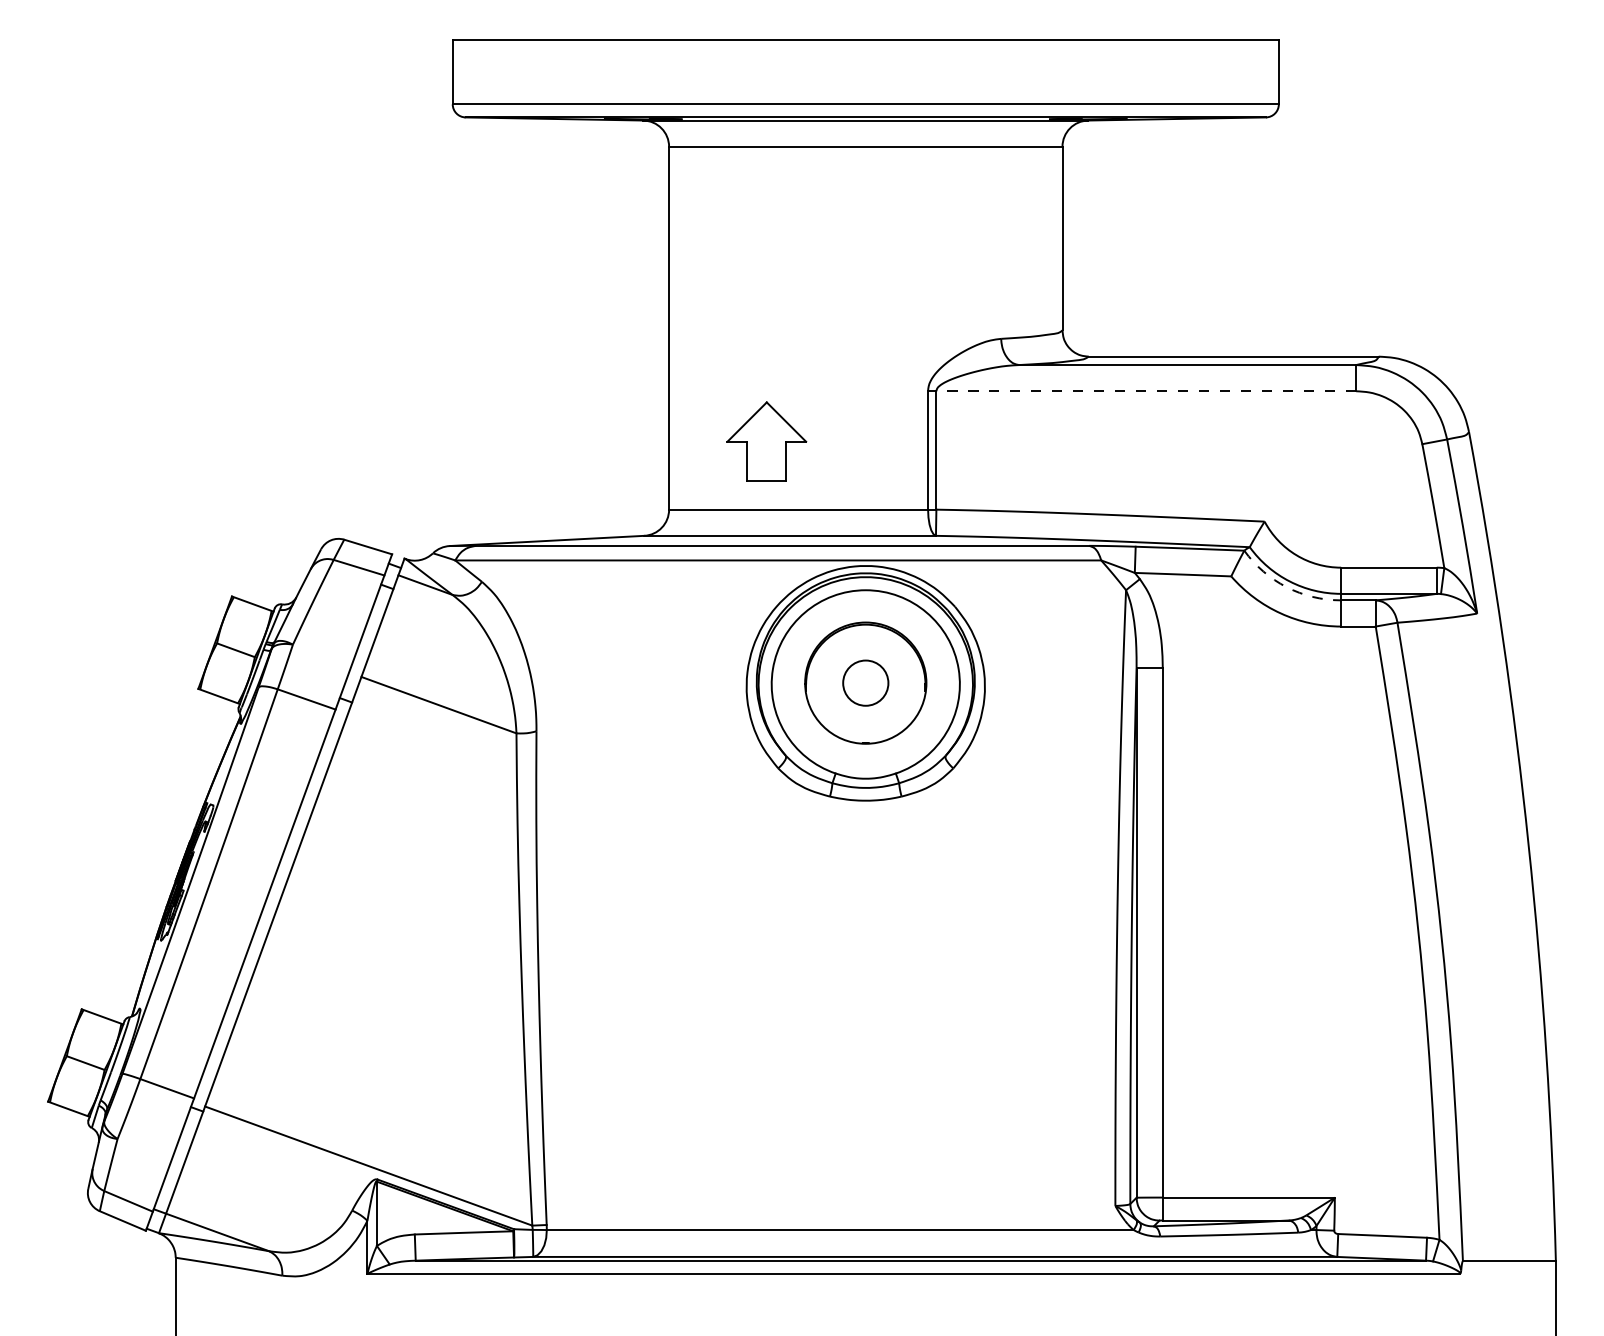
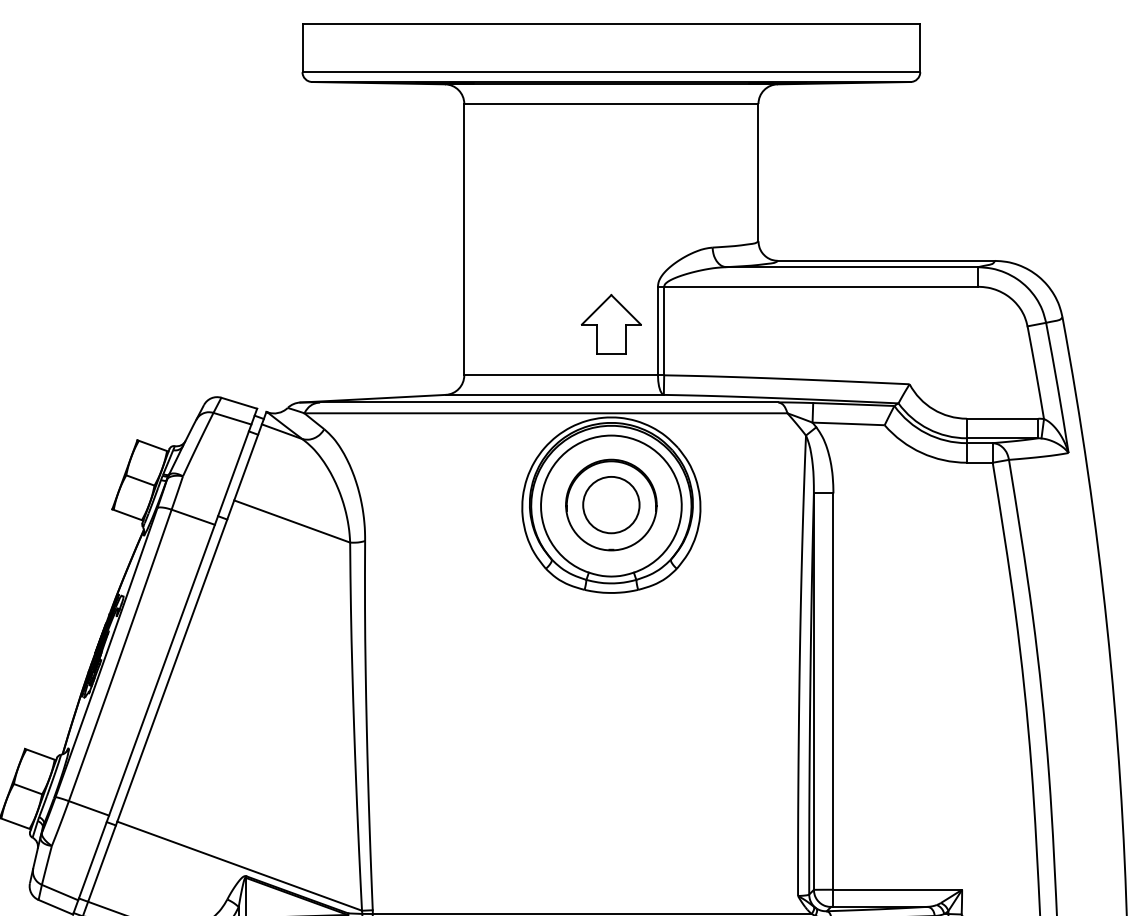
line: (1141, 391) -> (817, 286), dashed -> solid
part: (766, 441) -> (611, 324), moved
arc: (1286, 587) -> (925, 433), dashed -> solid
circle: (865, 682) -> (611, 504), size x1.67

